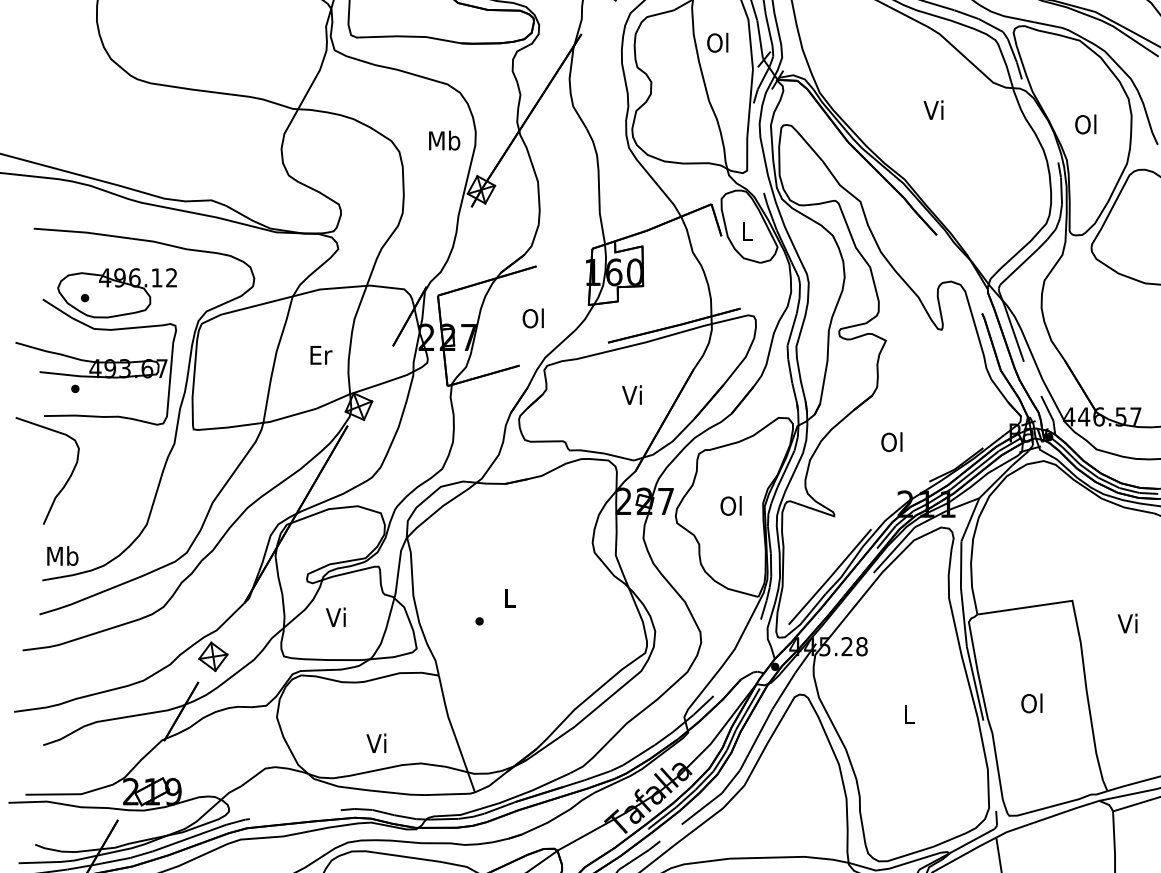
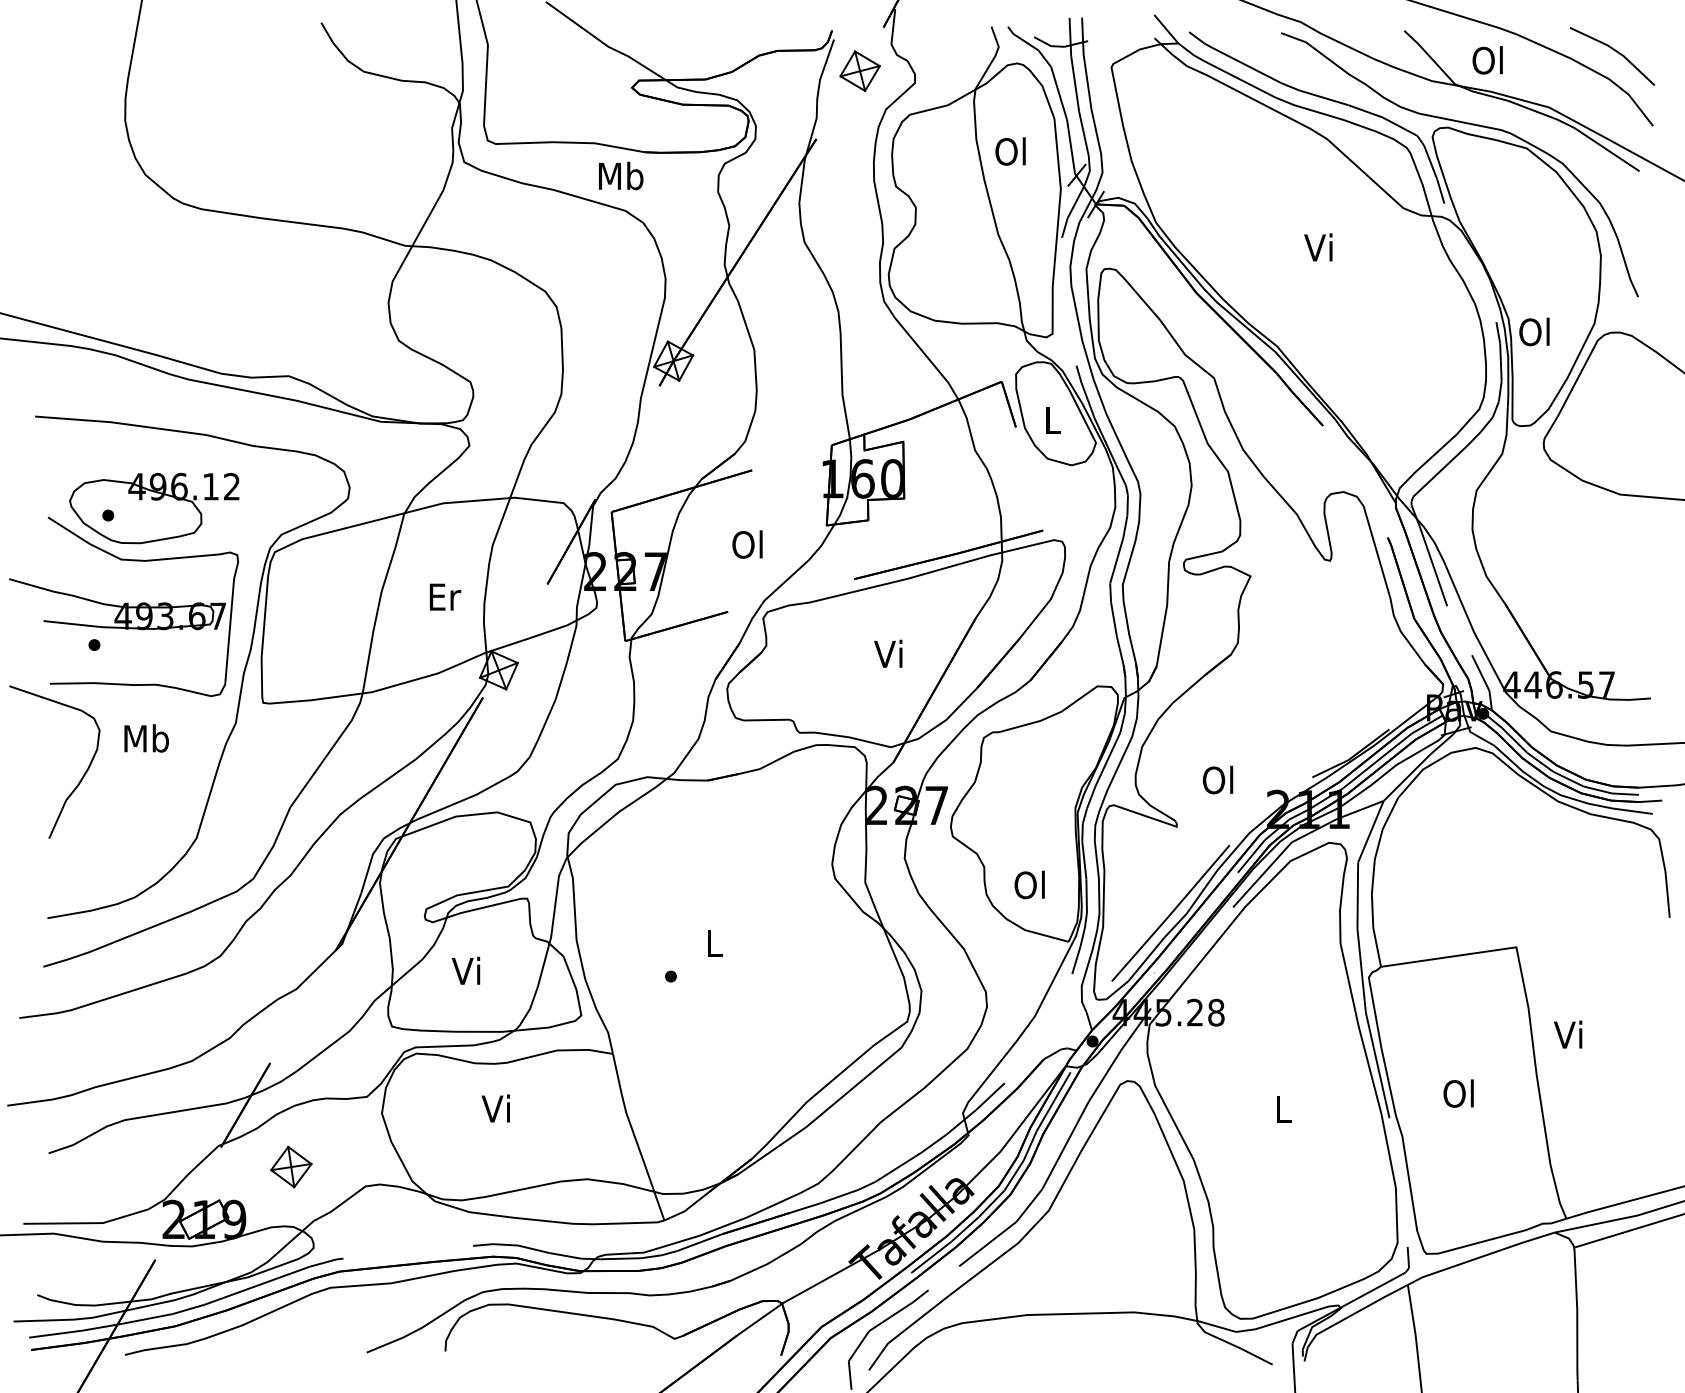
text: (1085, 124) -> (1534, 331), moved
text: (444, 140) -> (621, 175), moved
text: (891, 441) -> (1217, 779), moved
text: (730, 505) -> (1029, 884), moved
text: (62, 556) -> (146, 738), moved
text: (1127, 623) -> (1568, 1034), moved
part: (213, 656) -> (291, 1166), moved
text: (376, 743) -> (495, 1108), moved

